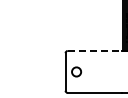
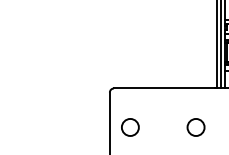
line: (95, 51) -> (165, 89), dashed -> solid
circle: (111, 71) -> (195, 126), added

